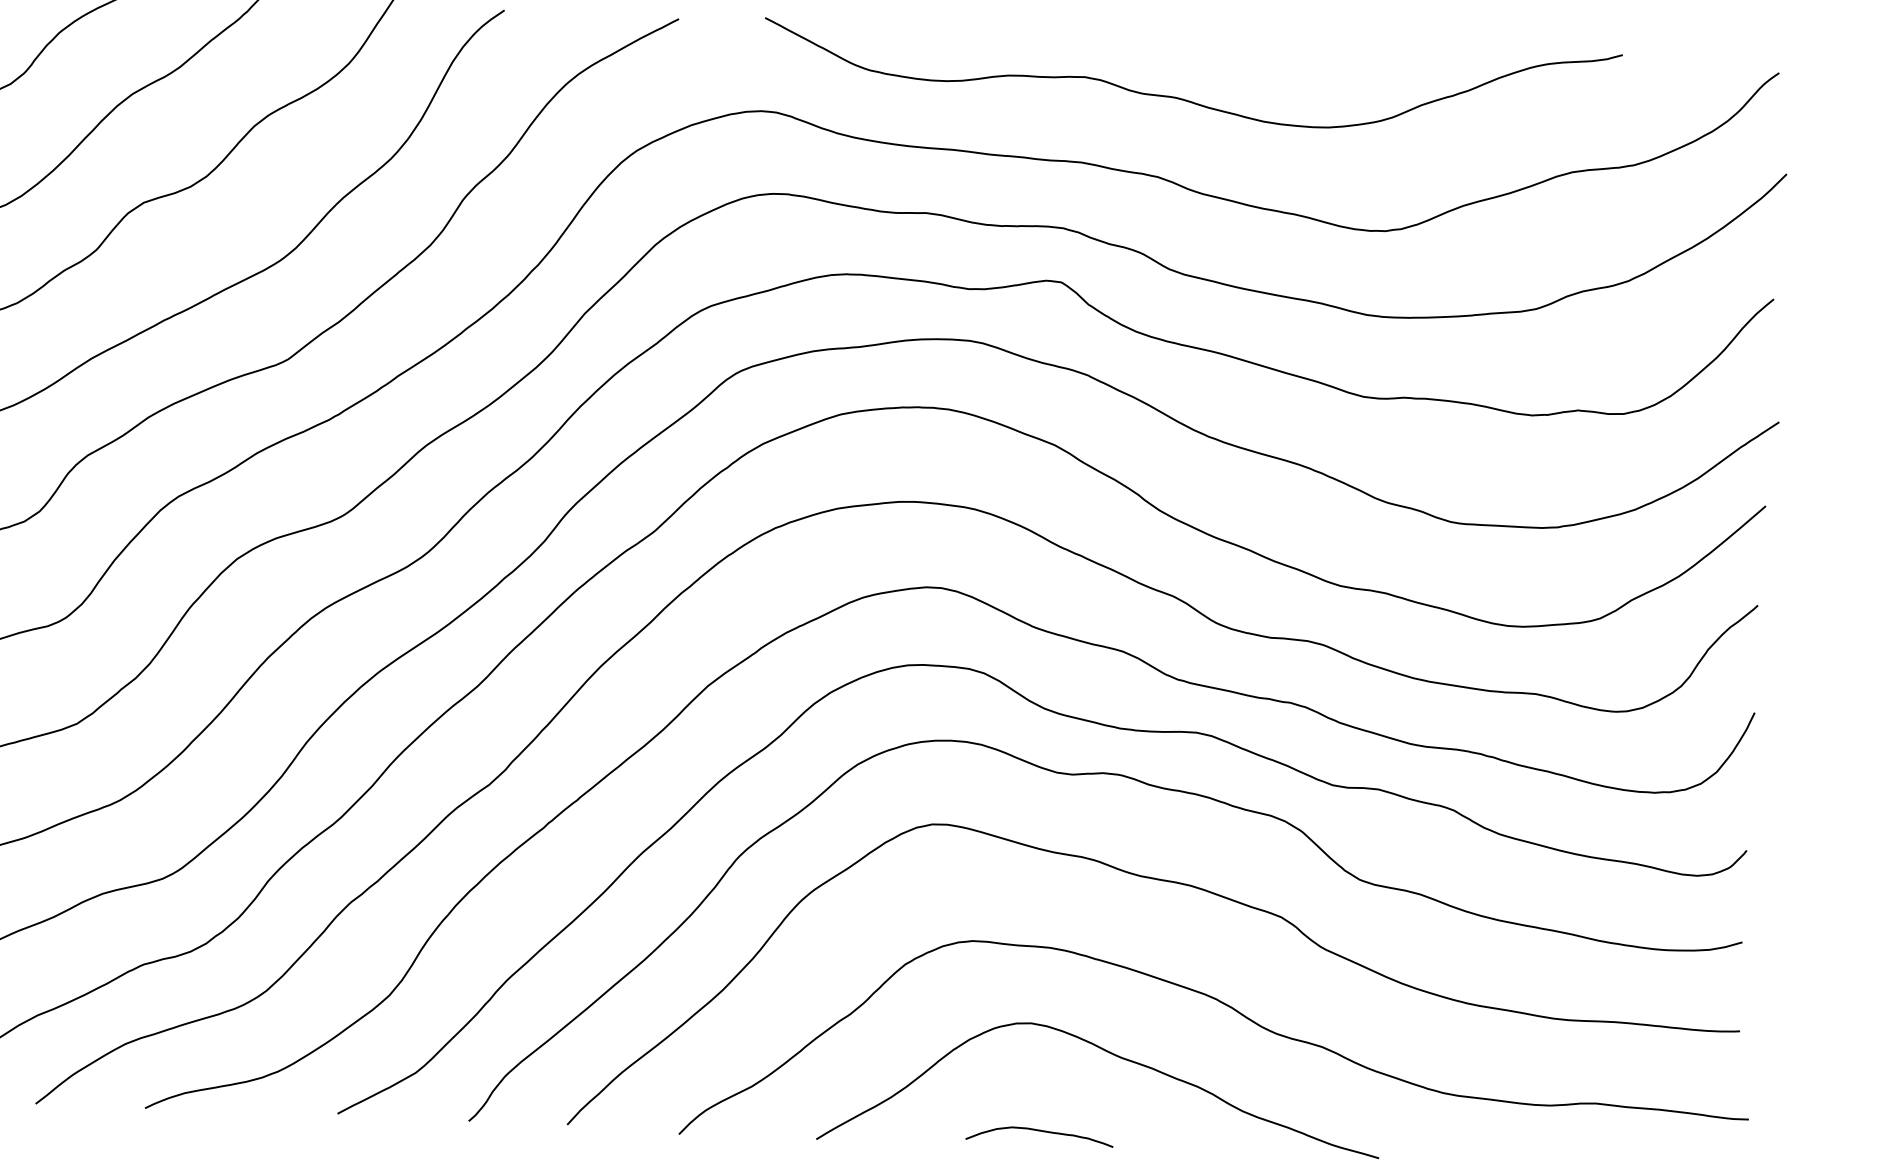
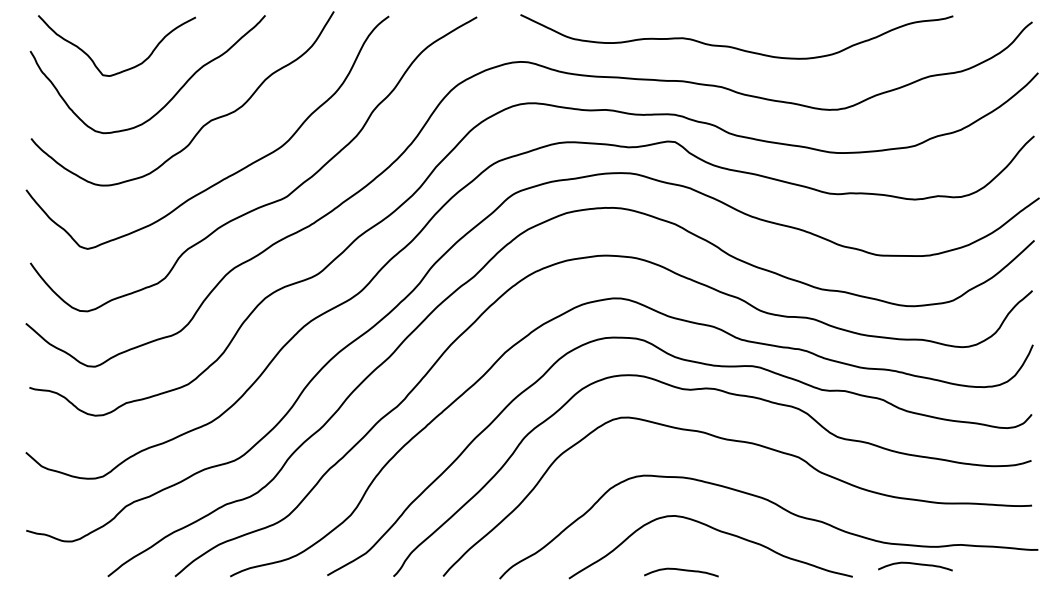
curve: (1504, 1138) -> (915, 564), added

